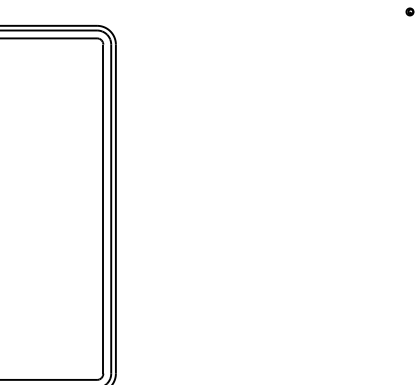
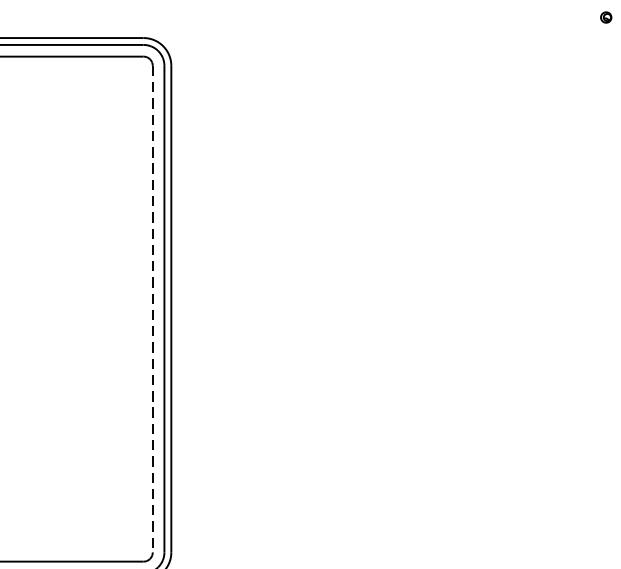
line: (103, 209) -> (153, 309), solid -> dashed

